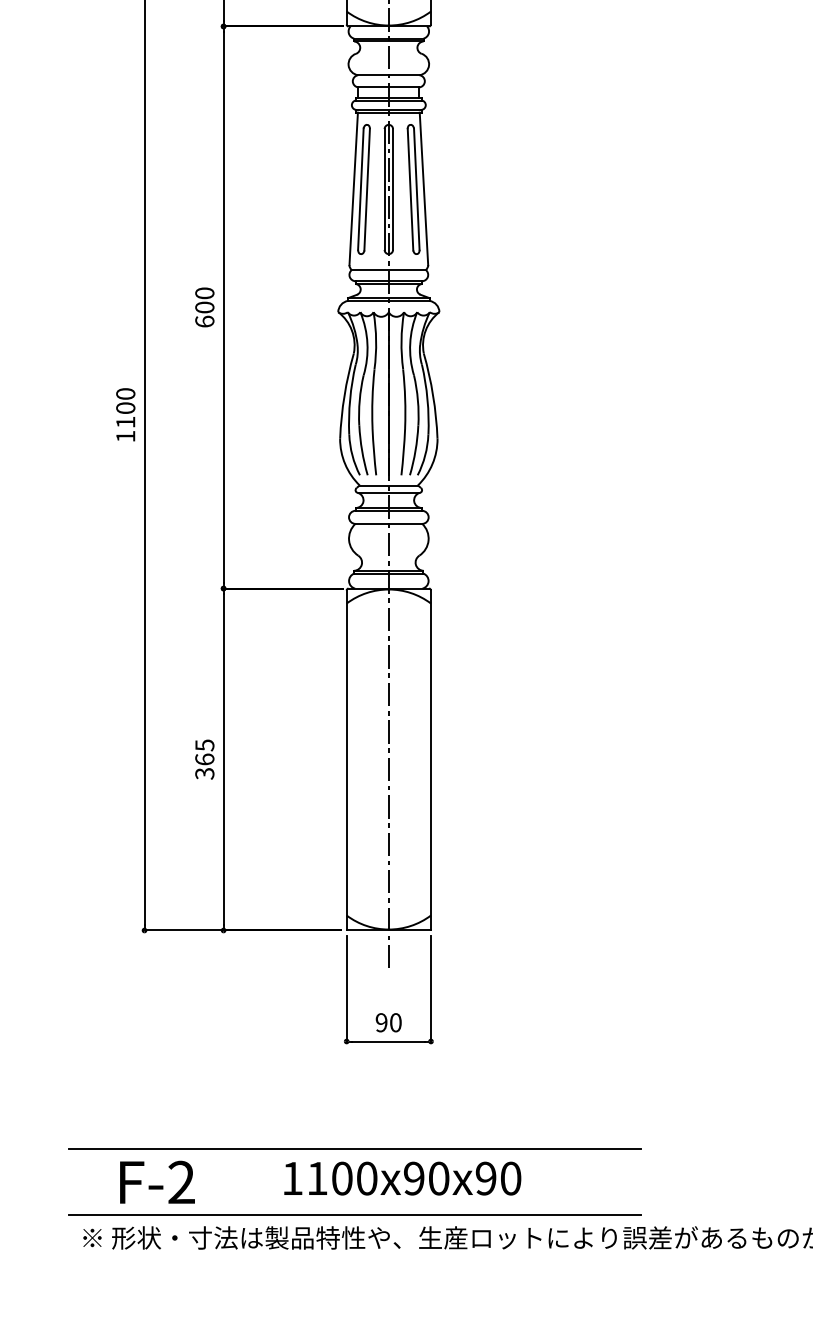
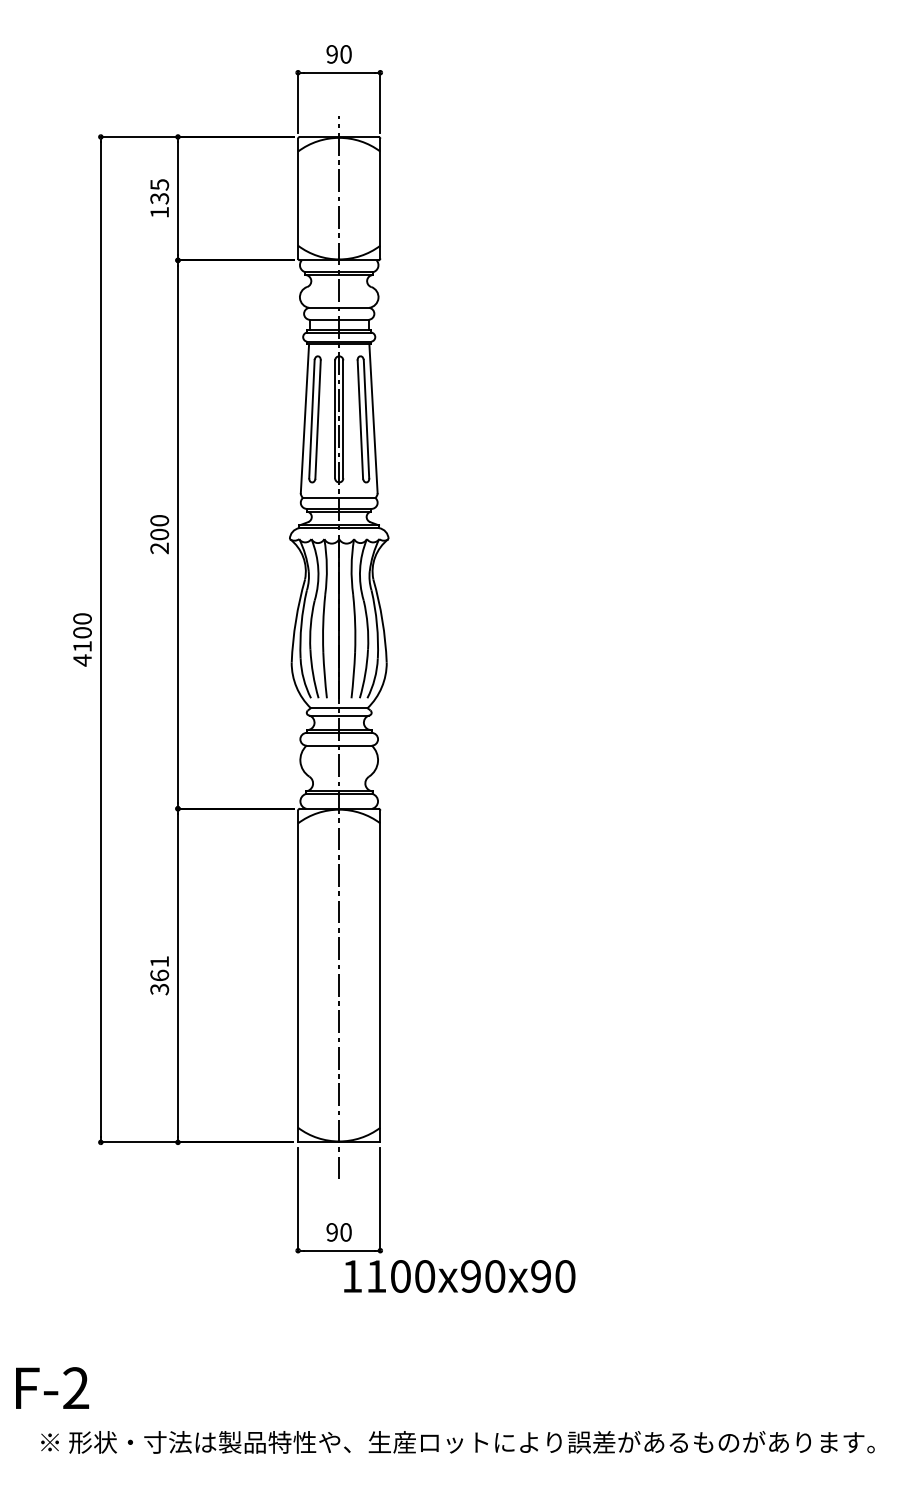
text: (204, 321) -> (159, 548), 600 -> 200
text: (125, 436) -> (82, 660), 1100 -> 4100
text: (204, 745) -> (159, 961), 365 -> 361
line: (355, 1148) -> (306, 1355), removed
text: (402, 1178) -> (459, 1276), moved
text: (157, 1181) -> (52, 1387), moved
line: (355, 1214) -> (306, 1419), removed

